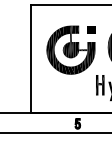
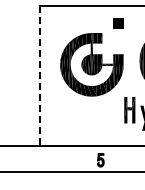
part: (91, 29) -> (118, 23), moved
line: (30, 58) -> (39, 75), solid -> dashed

